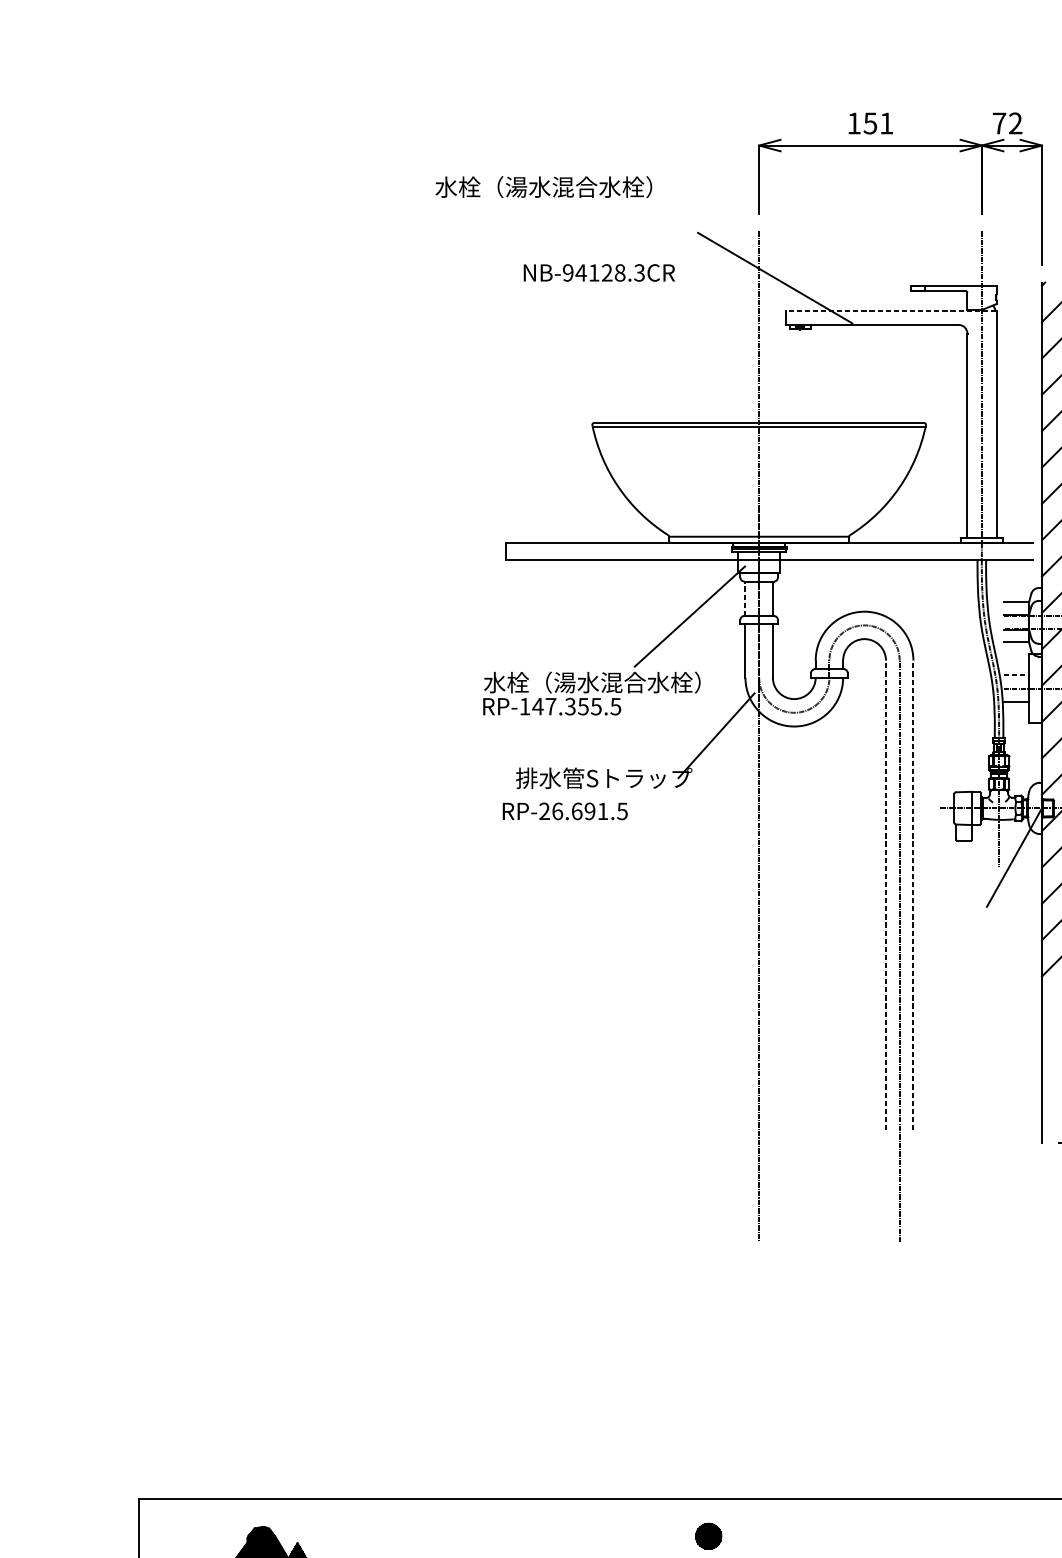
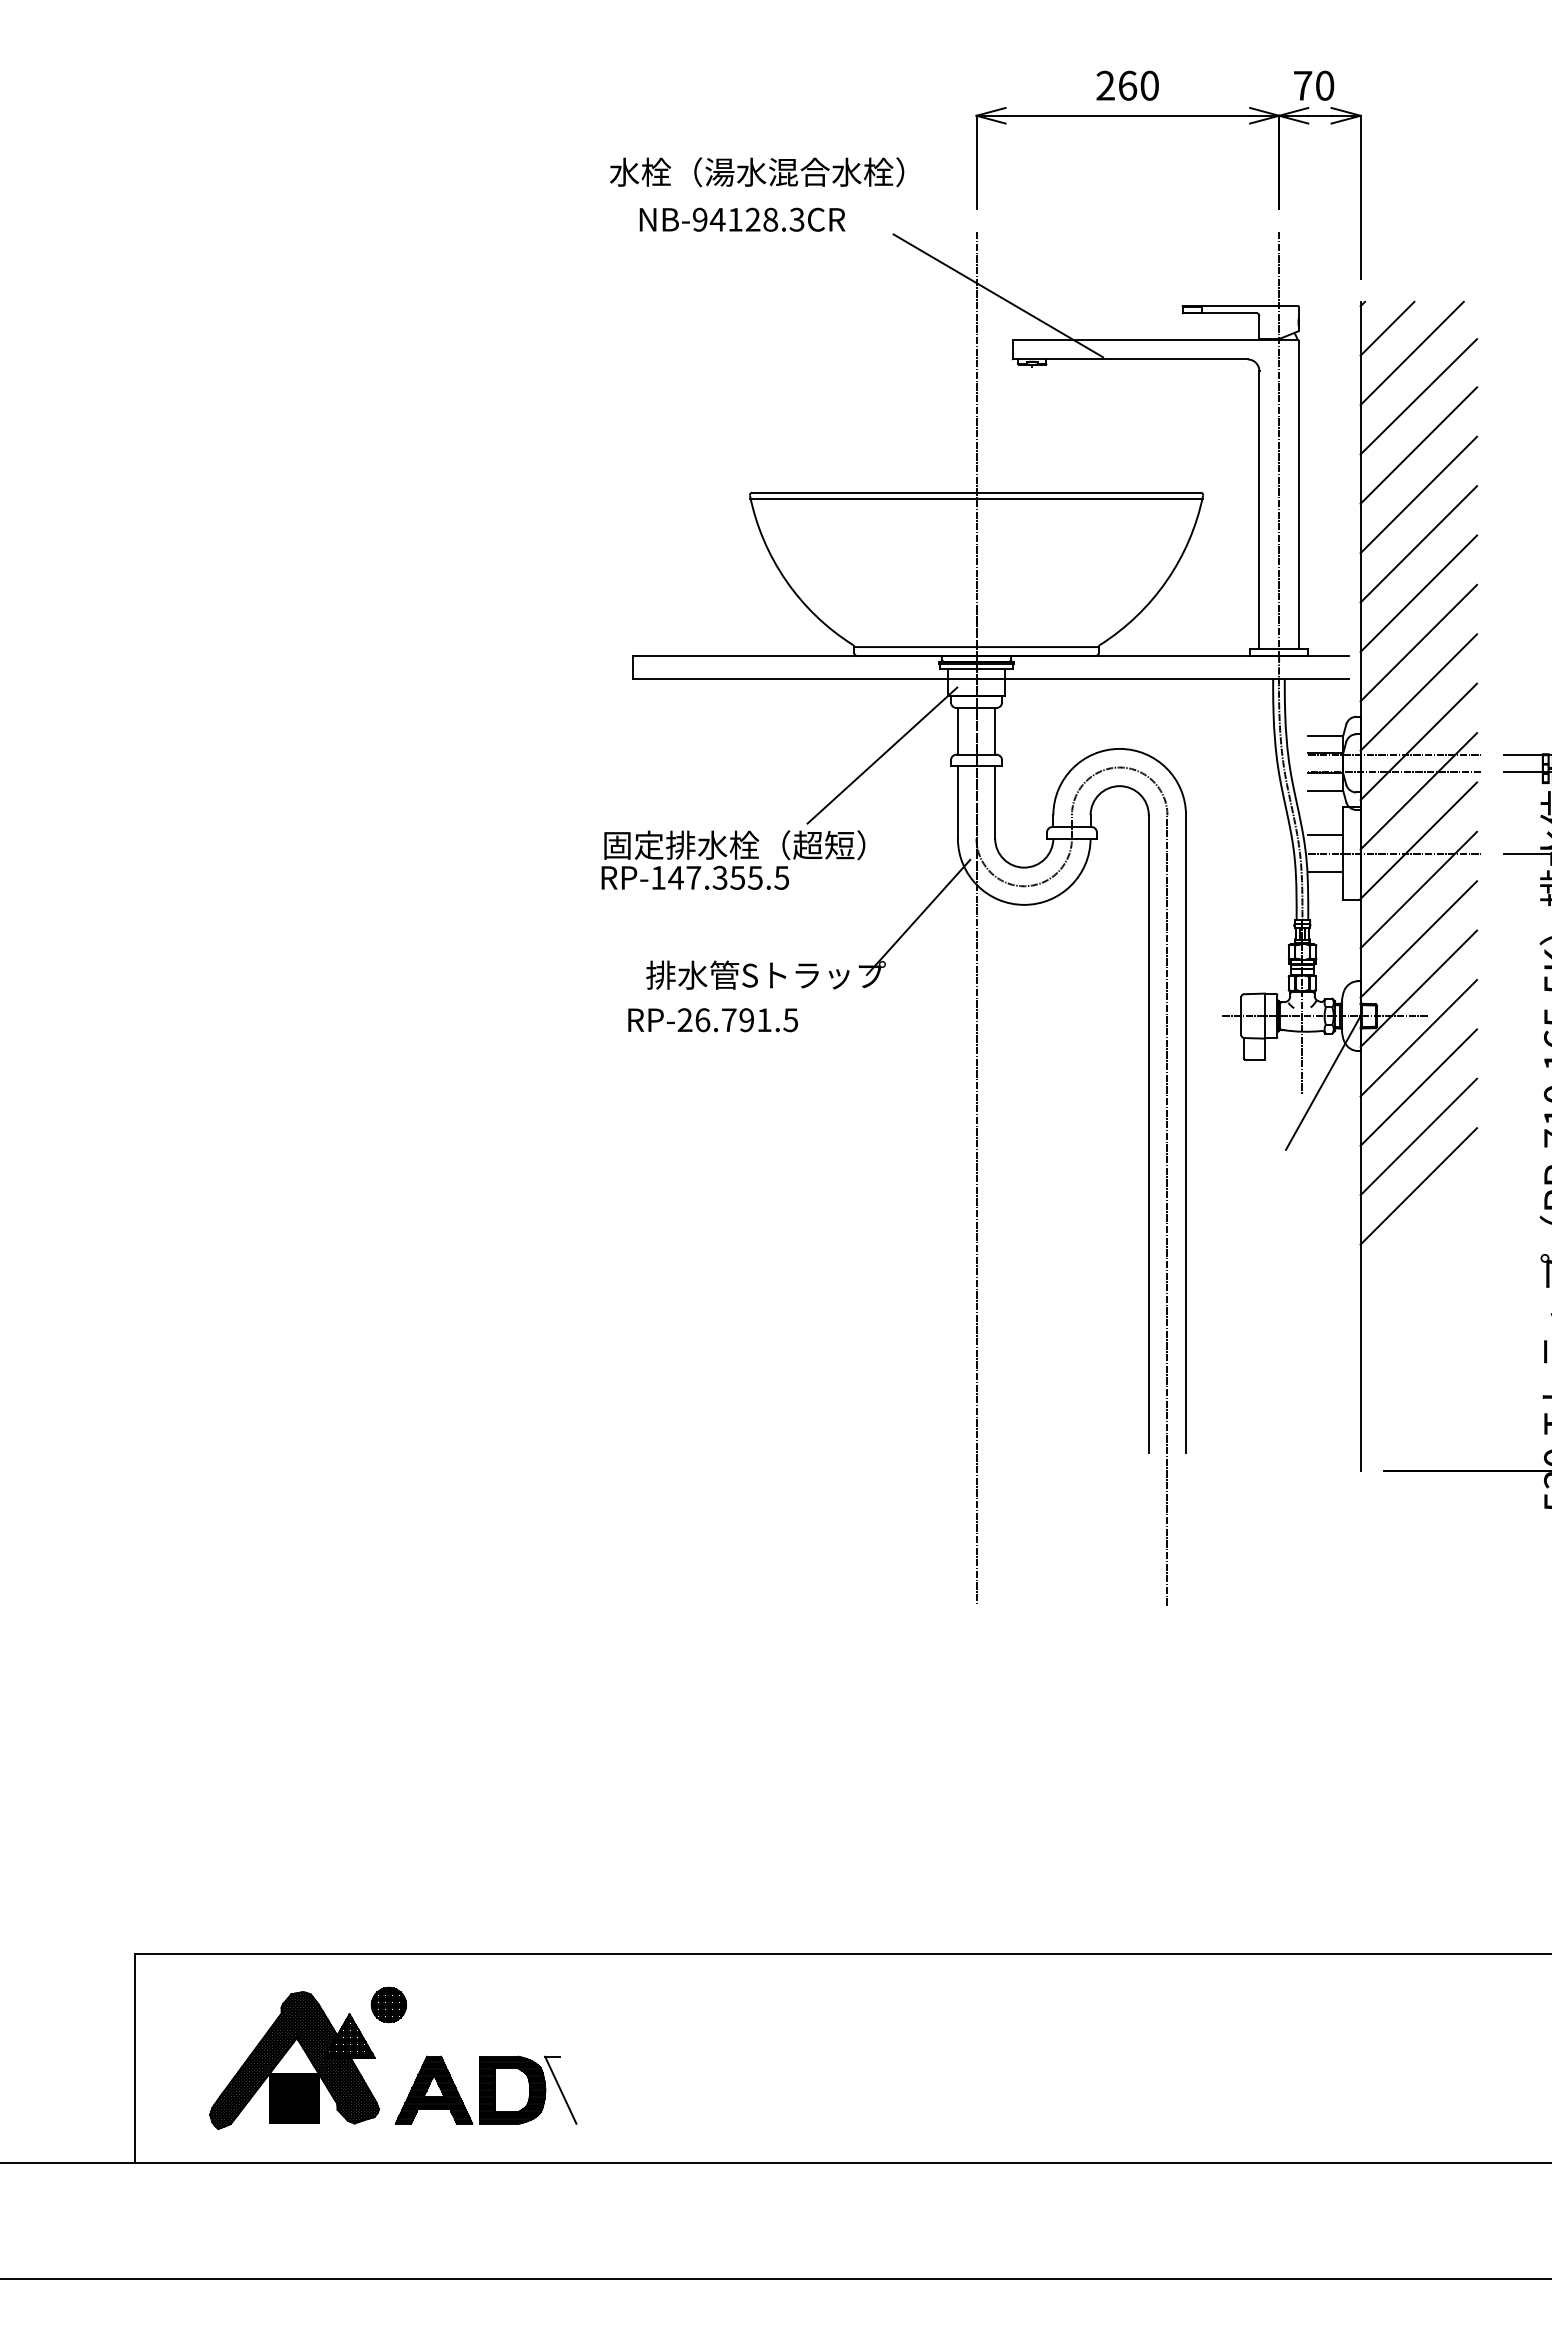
text: (870, 123) -> (1127, 85), 151 -> 260
text: (1015, 123) -> (1324, 85), 72 -> 70
text: (544, 187) -> (757, 172), moved
text: (599, 272) -> (742, 219), moved
line: (890, 311) -> (1155, 340), dashed -> solid
line: (745, 598) -> (957, 730), dashed -> solid
line: (1016, 674) -> (1326, 834), dashed -> solid
text: (592, 682) -> (749, 845), 水栓（湯水混合水栓） -> 固定排水栓（超短）
text: (577, 811) -> (729, 1020), RP-26.691.5 -> RP-26.791.5
line: (885, 895) -> (1148, 1134), dashed -> solid
line: (913, 895) -> (1186, 1134), dashed -> solid
part: (708, 1536) -> (388, 2004), moved

